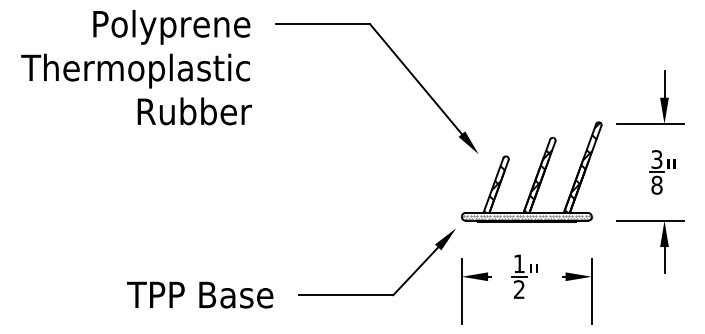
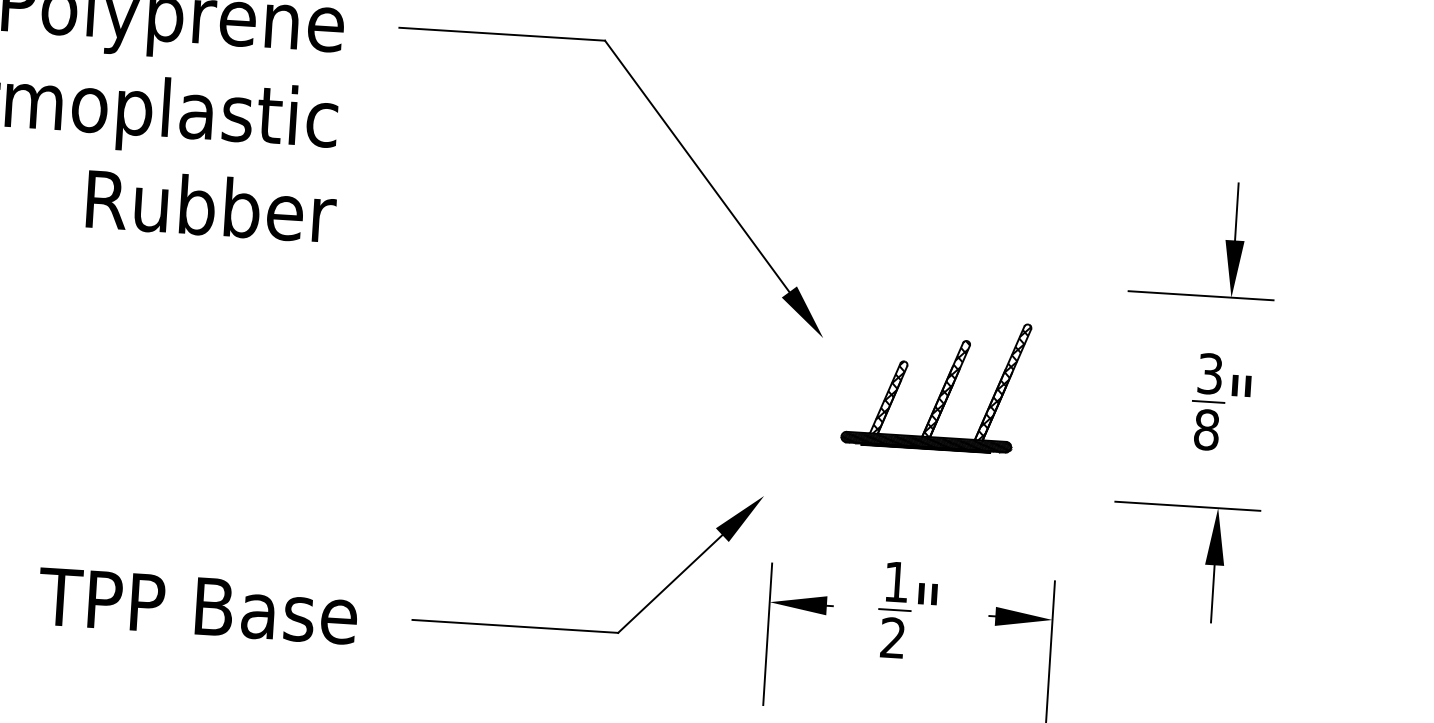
part: (531, 171) -> (935, 382), size x0.6

